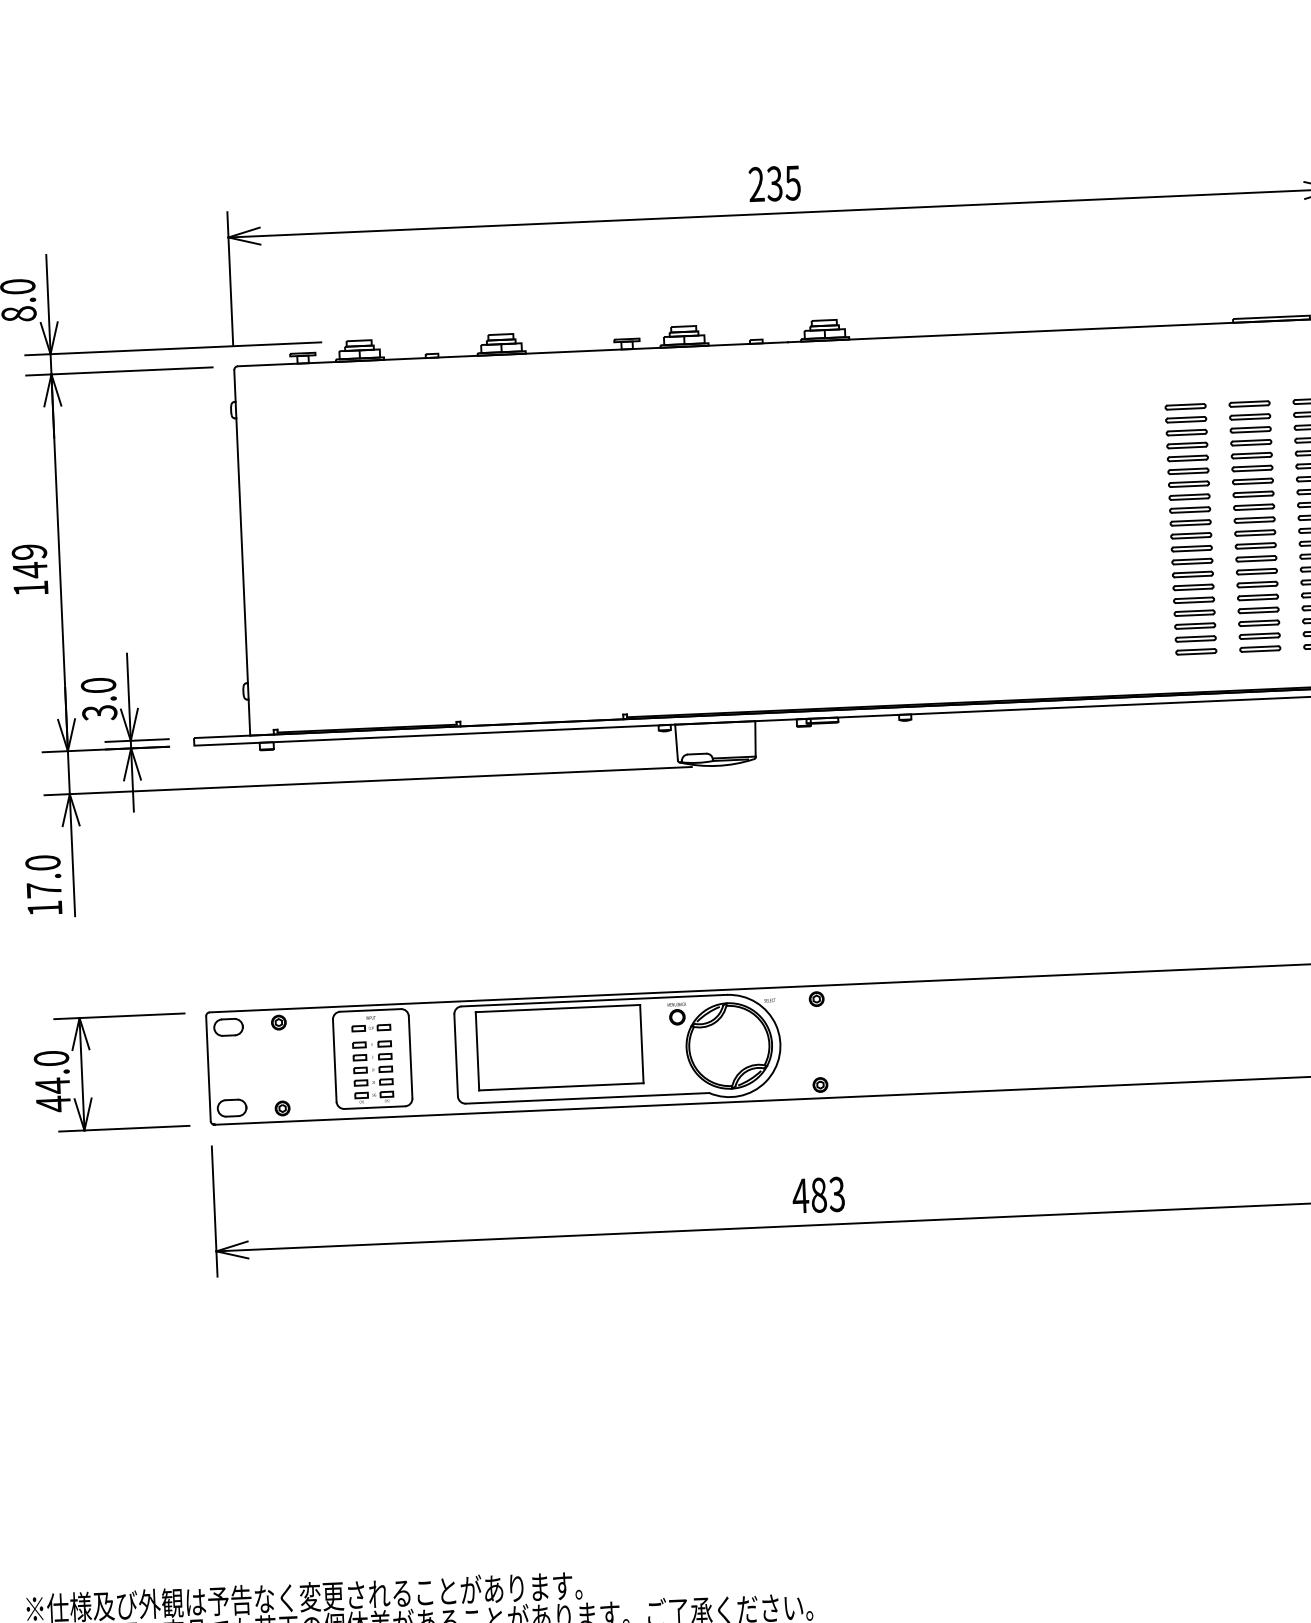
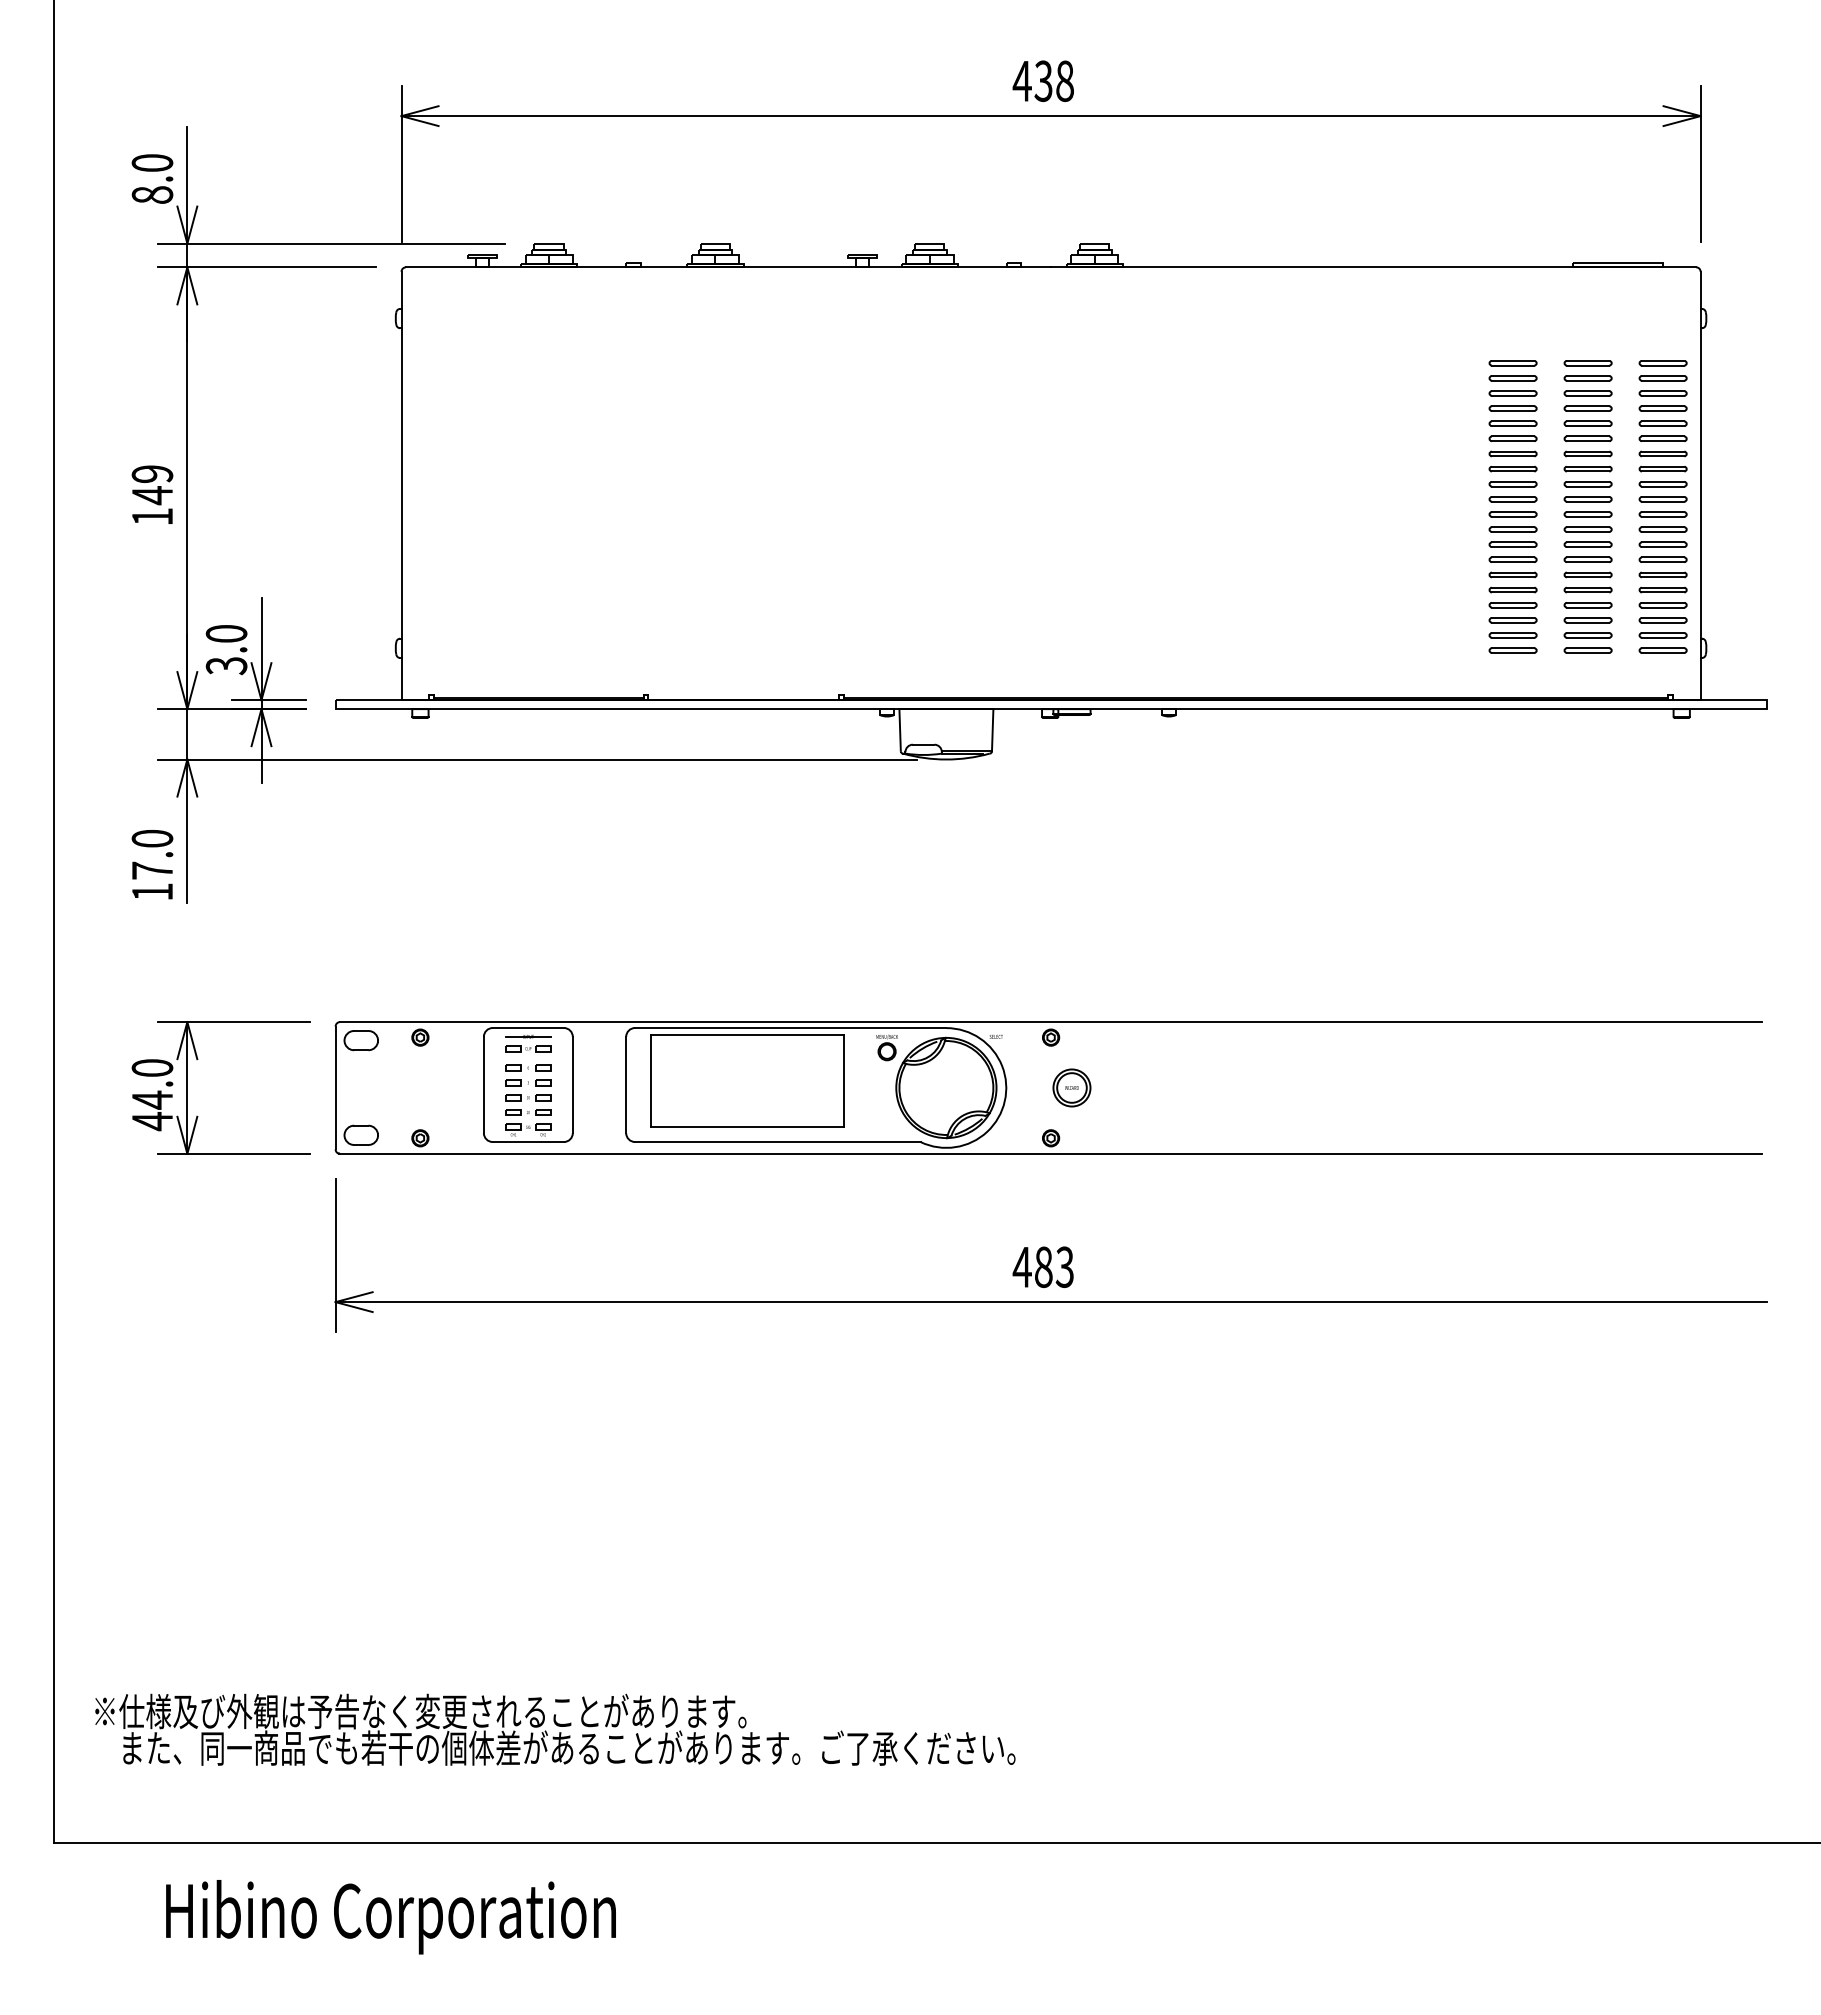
text: (773, 183) -> (1042, 80), 235 -> 438
line: (371, 1017) -> (528, 1036), added
part: (835, 1040) -> (1071, 1087), added

